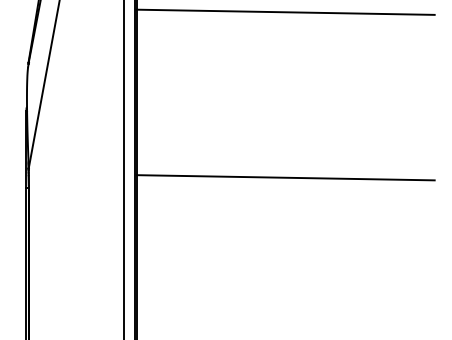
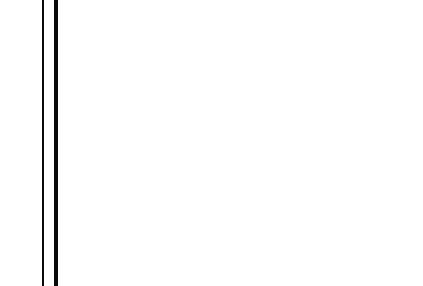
line: (285, 177) -> (219, 175), removed

